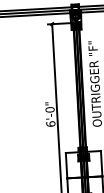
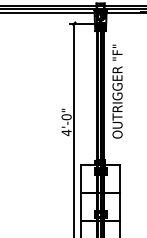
text: (50, 123) -> (66, 132), 6'-0" -> 4'-0"

